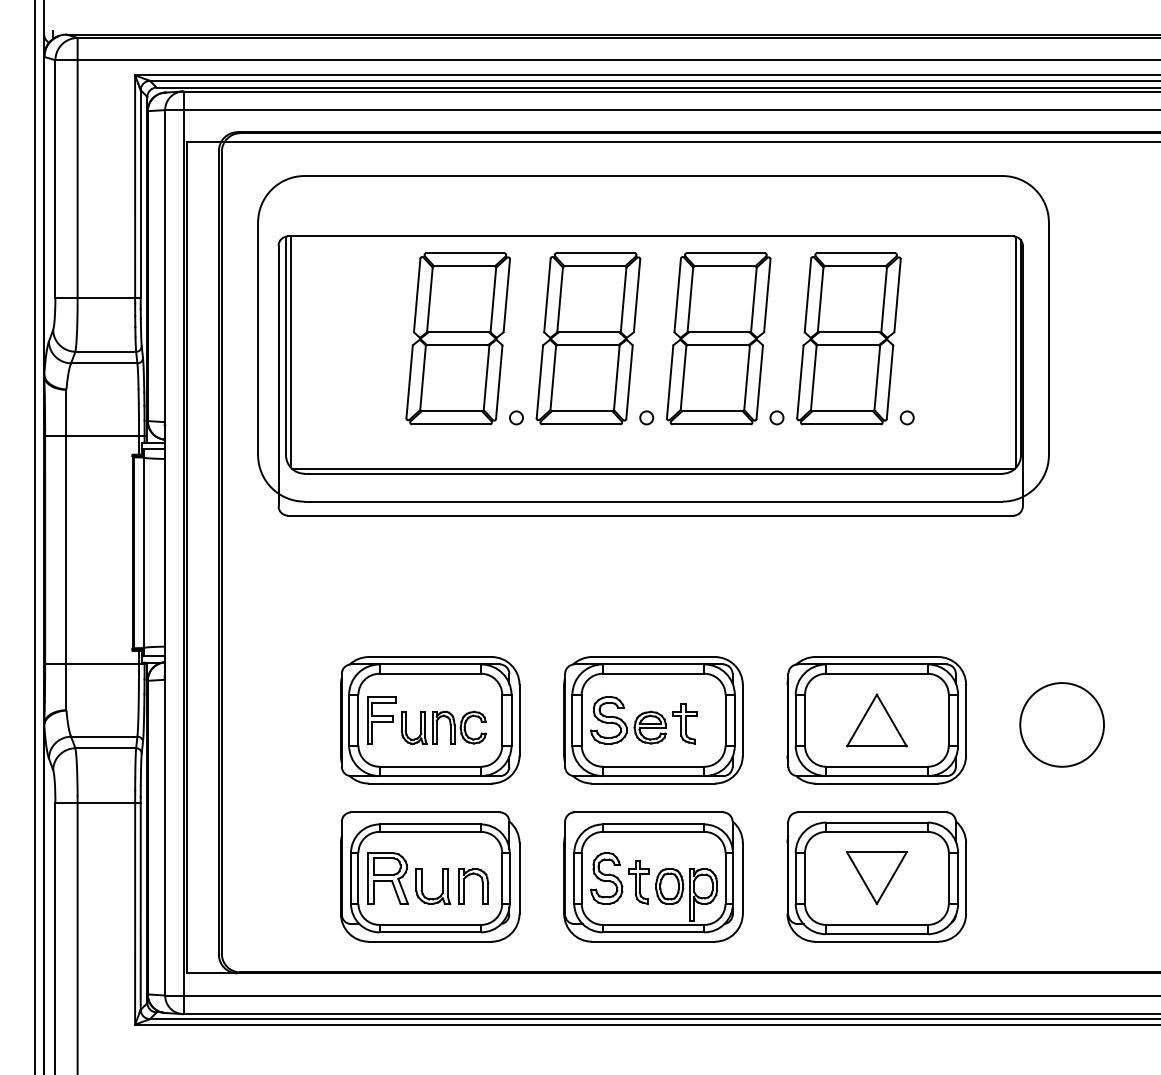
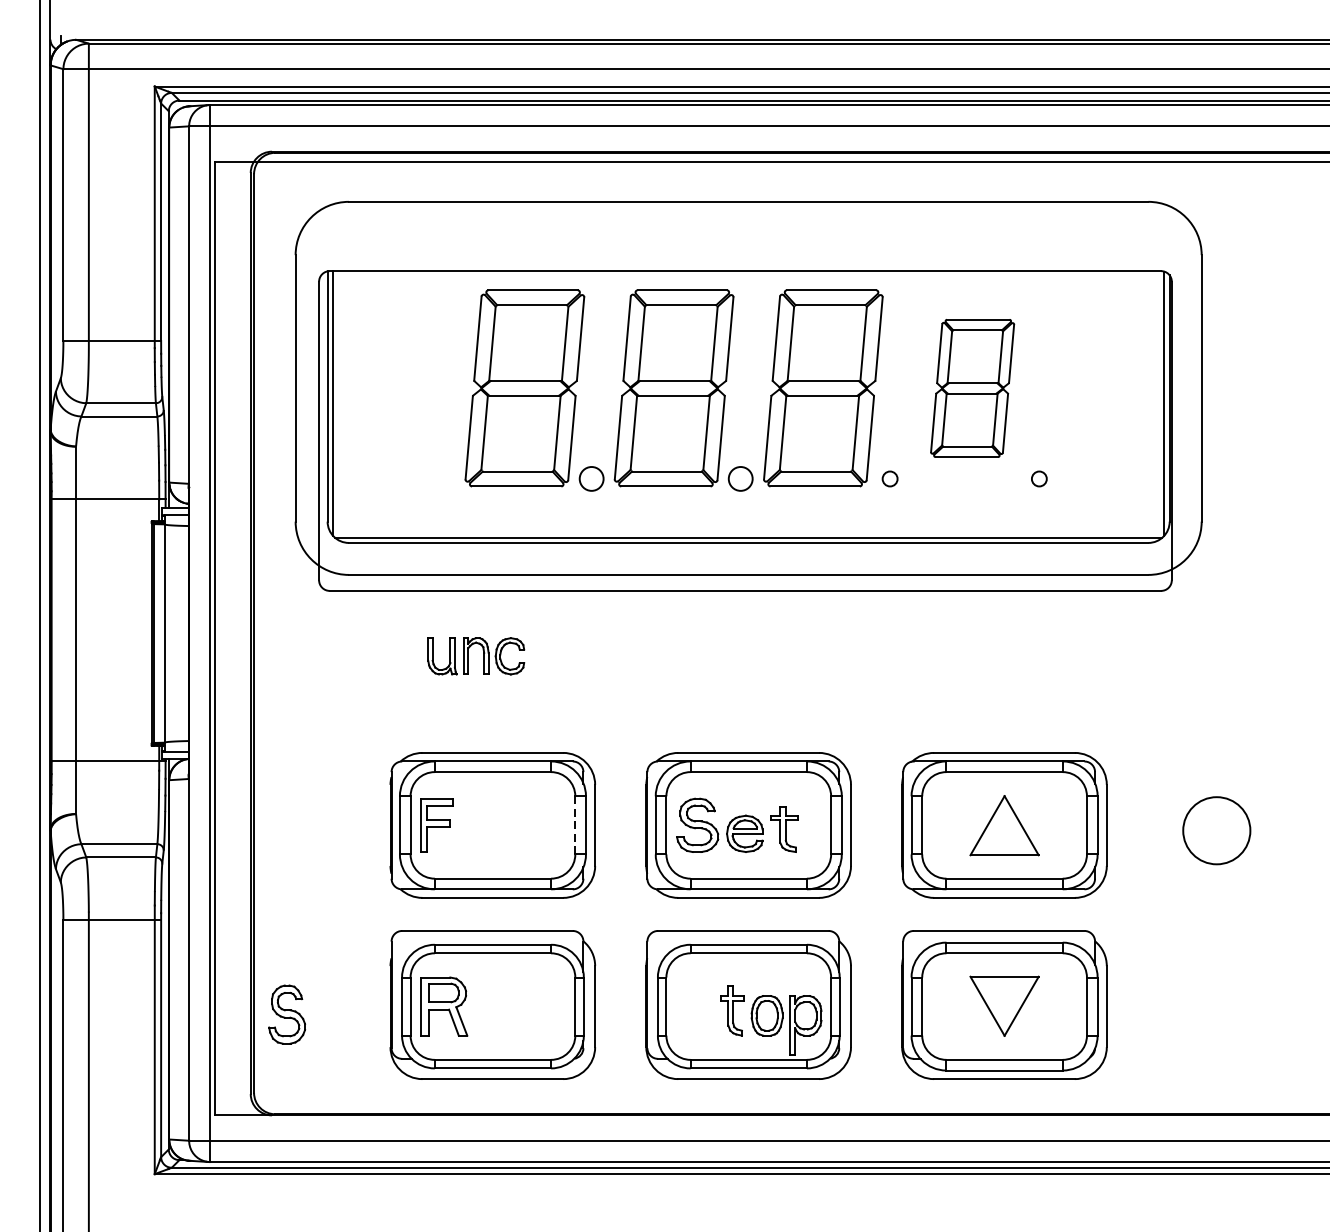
part: (848, 338) -> (972, 388), size x0.7
circle: (516, 417) -> (591, 478), size x1.6
circle: (646, 417) -> (740, 478), size x1.6
line: (502, 719) -> (575, 824), solid -> dashed
circle: (1062, 724) -> (1217, 830), size x0.7
part: (443, 727) -> (475, 656), moved
part: (606, 878) -> (286, 1014), moved
part: (452, 886) -> (518, 1015), removed

